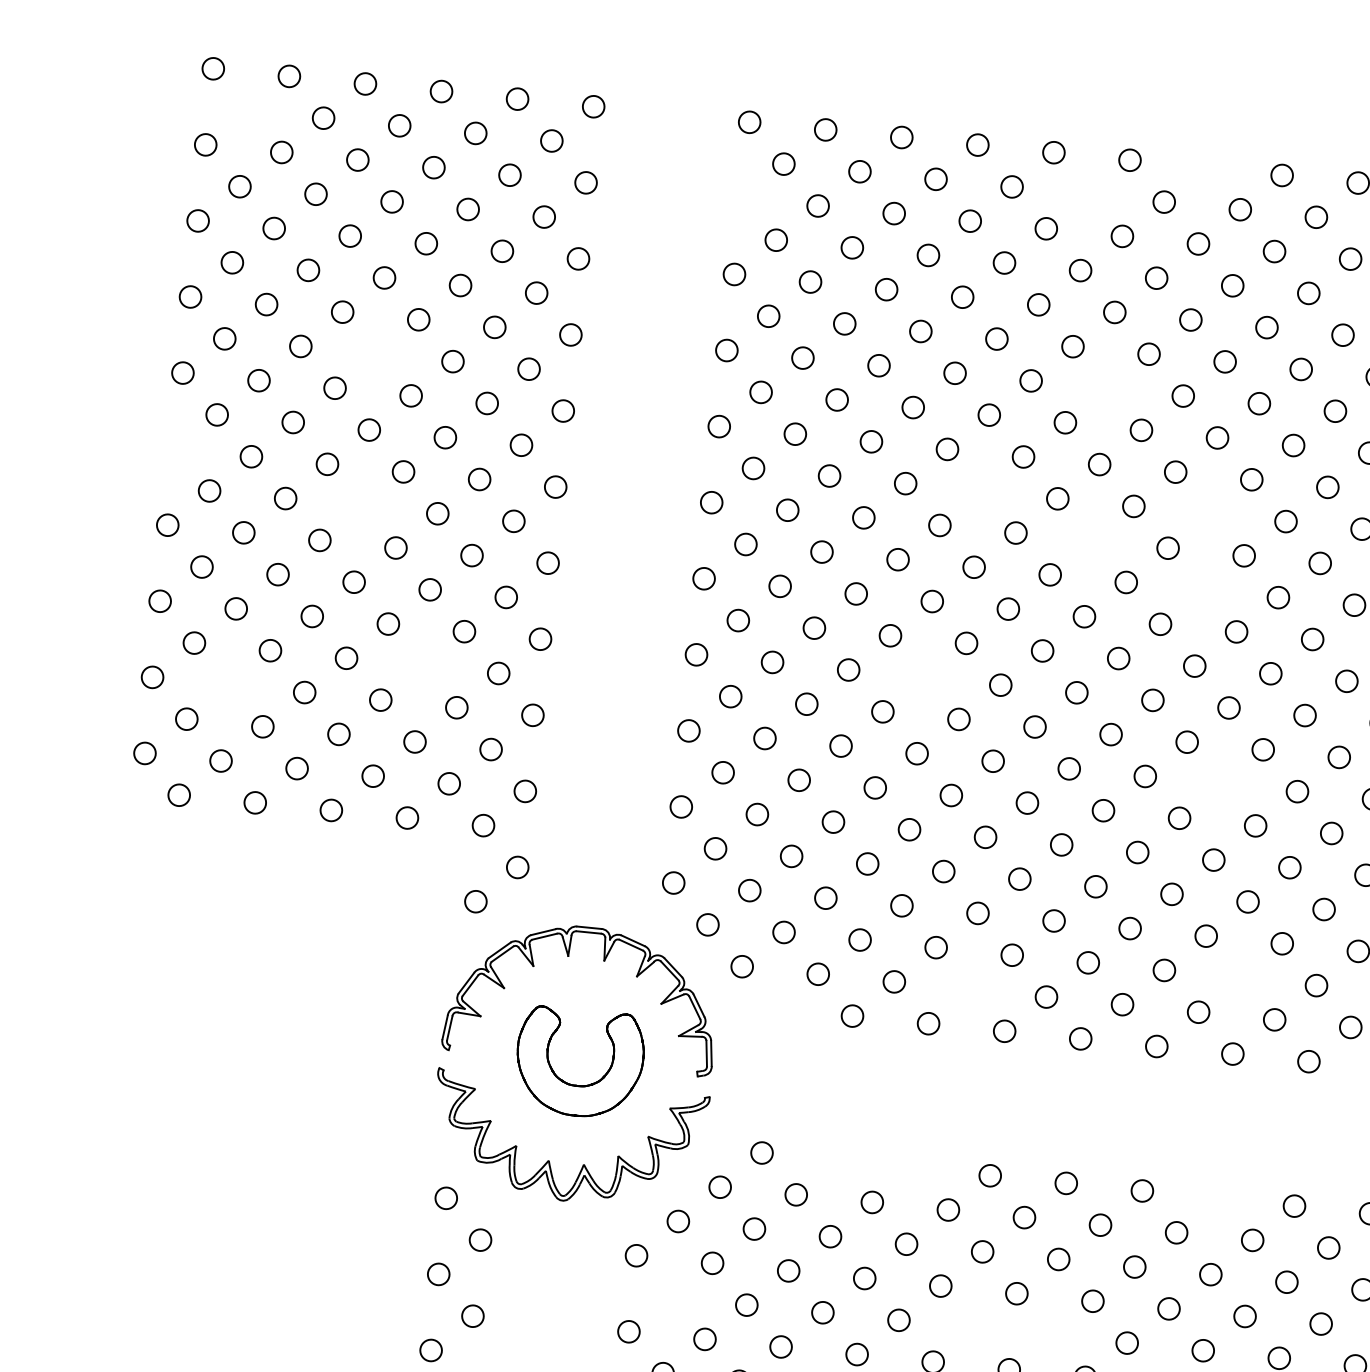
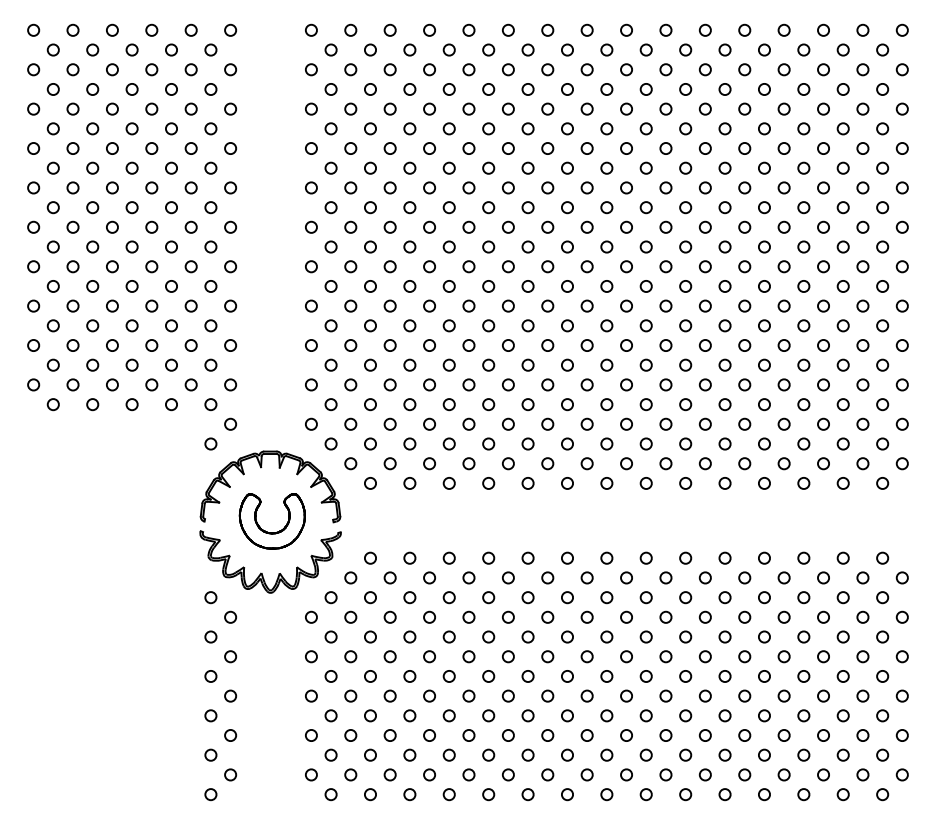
circle: (246, 109) -> (52, 49), added
circle: (1205, 166) -> (547, 29), added
circle: (1087, 193) -> (488, 49), added
circle: (742, 197) -> (311, 69), added
circle: (375, 352) -> (131, 167), added
circle: (1107, 388) -> (508, 148), added
circle: (175, 447) -> (33, 226), added
circle: (980, 490) -> (448, 207), added
circle: (360, 505) -> (131, 246), added
circle: (1210, 513) -> (567, 207), added
circle: (1092, 539) -> (508, 226), added
circle: (1202, 589) -> (567, 246), added
circle: (422, 665) -> (171, 325), added
circle: (924, 676) -> (429, 305), added
circle: (227, 684) -> (72, 345), added
circle: (1220, 783) -> (586, 345), added
circle: (1239, 976) -> (606, 443), added
circle: (969, 988) -> (468, 463), added
circle: (776, 1008) -> (370, 483), added
circle: (837, 1159) -> (409, 557), added
circle: (912, 1166) -> (448, 557), added
circle: (1217, 1197) -> (606, 557), added
circle: (669, 1296) -> (330, 636), added
circle: (974, 1326) -> (488, 636), added
circle: (1050, 1334) -> (527, 636), added

